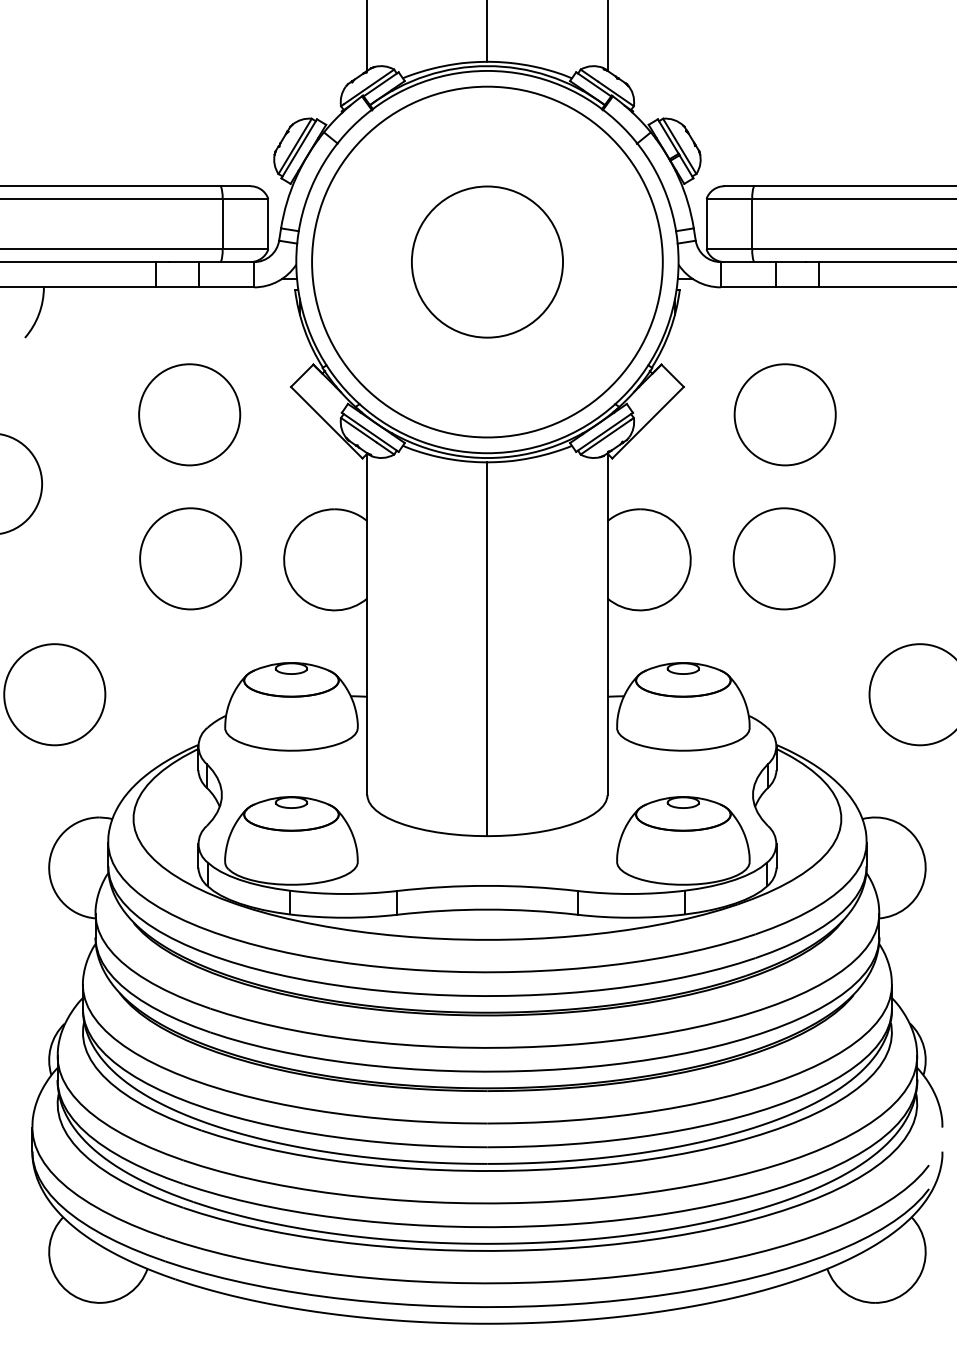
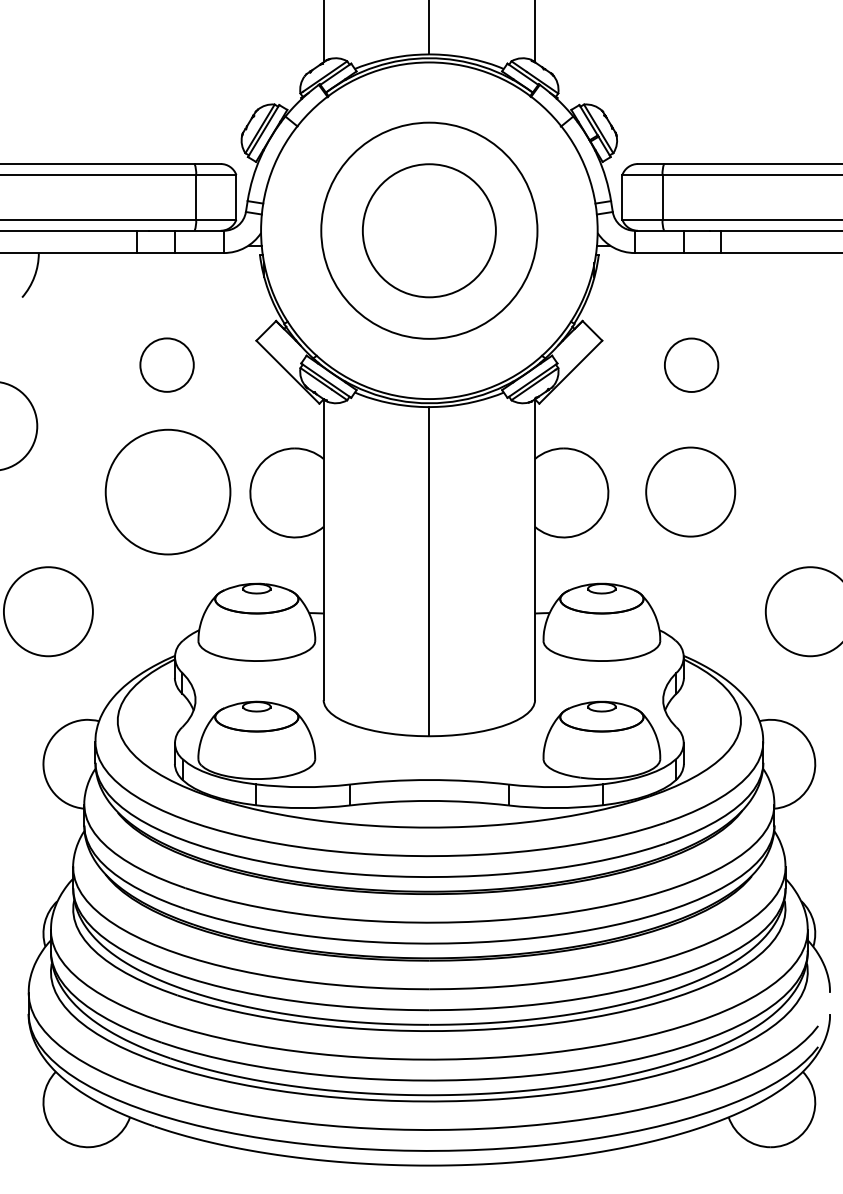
circle: (486, 261) -> (428, 230), size x0.7
circle: (188, 413) -> (166, 364), size x0.6
circle: (785, 413) -> (691, 364), size x0.6
circle: (190, 558) -> (167, 491), size x1.4

